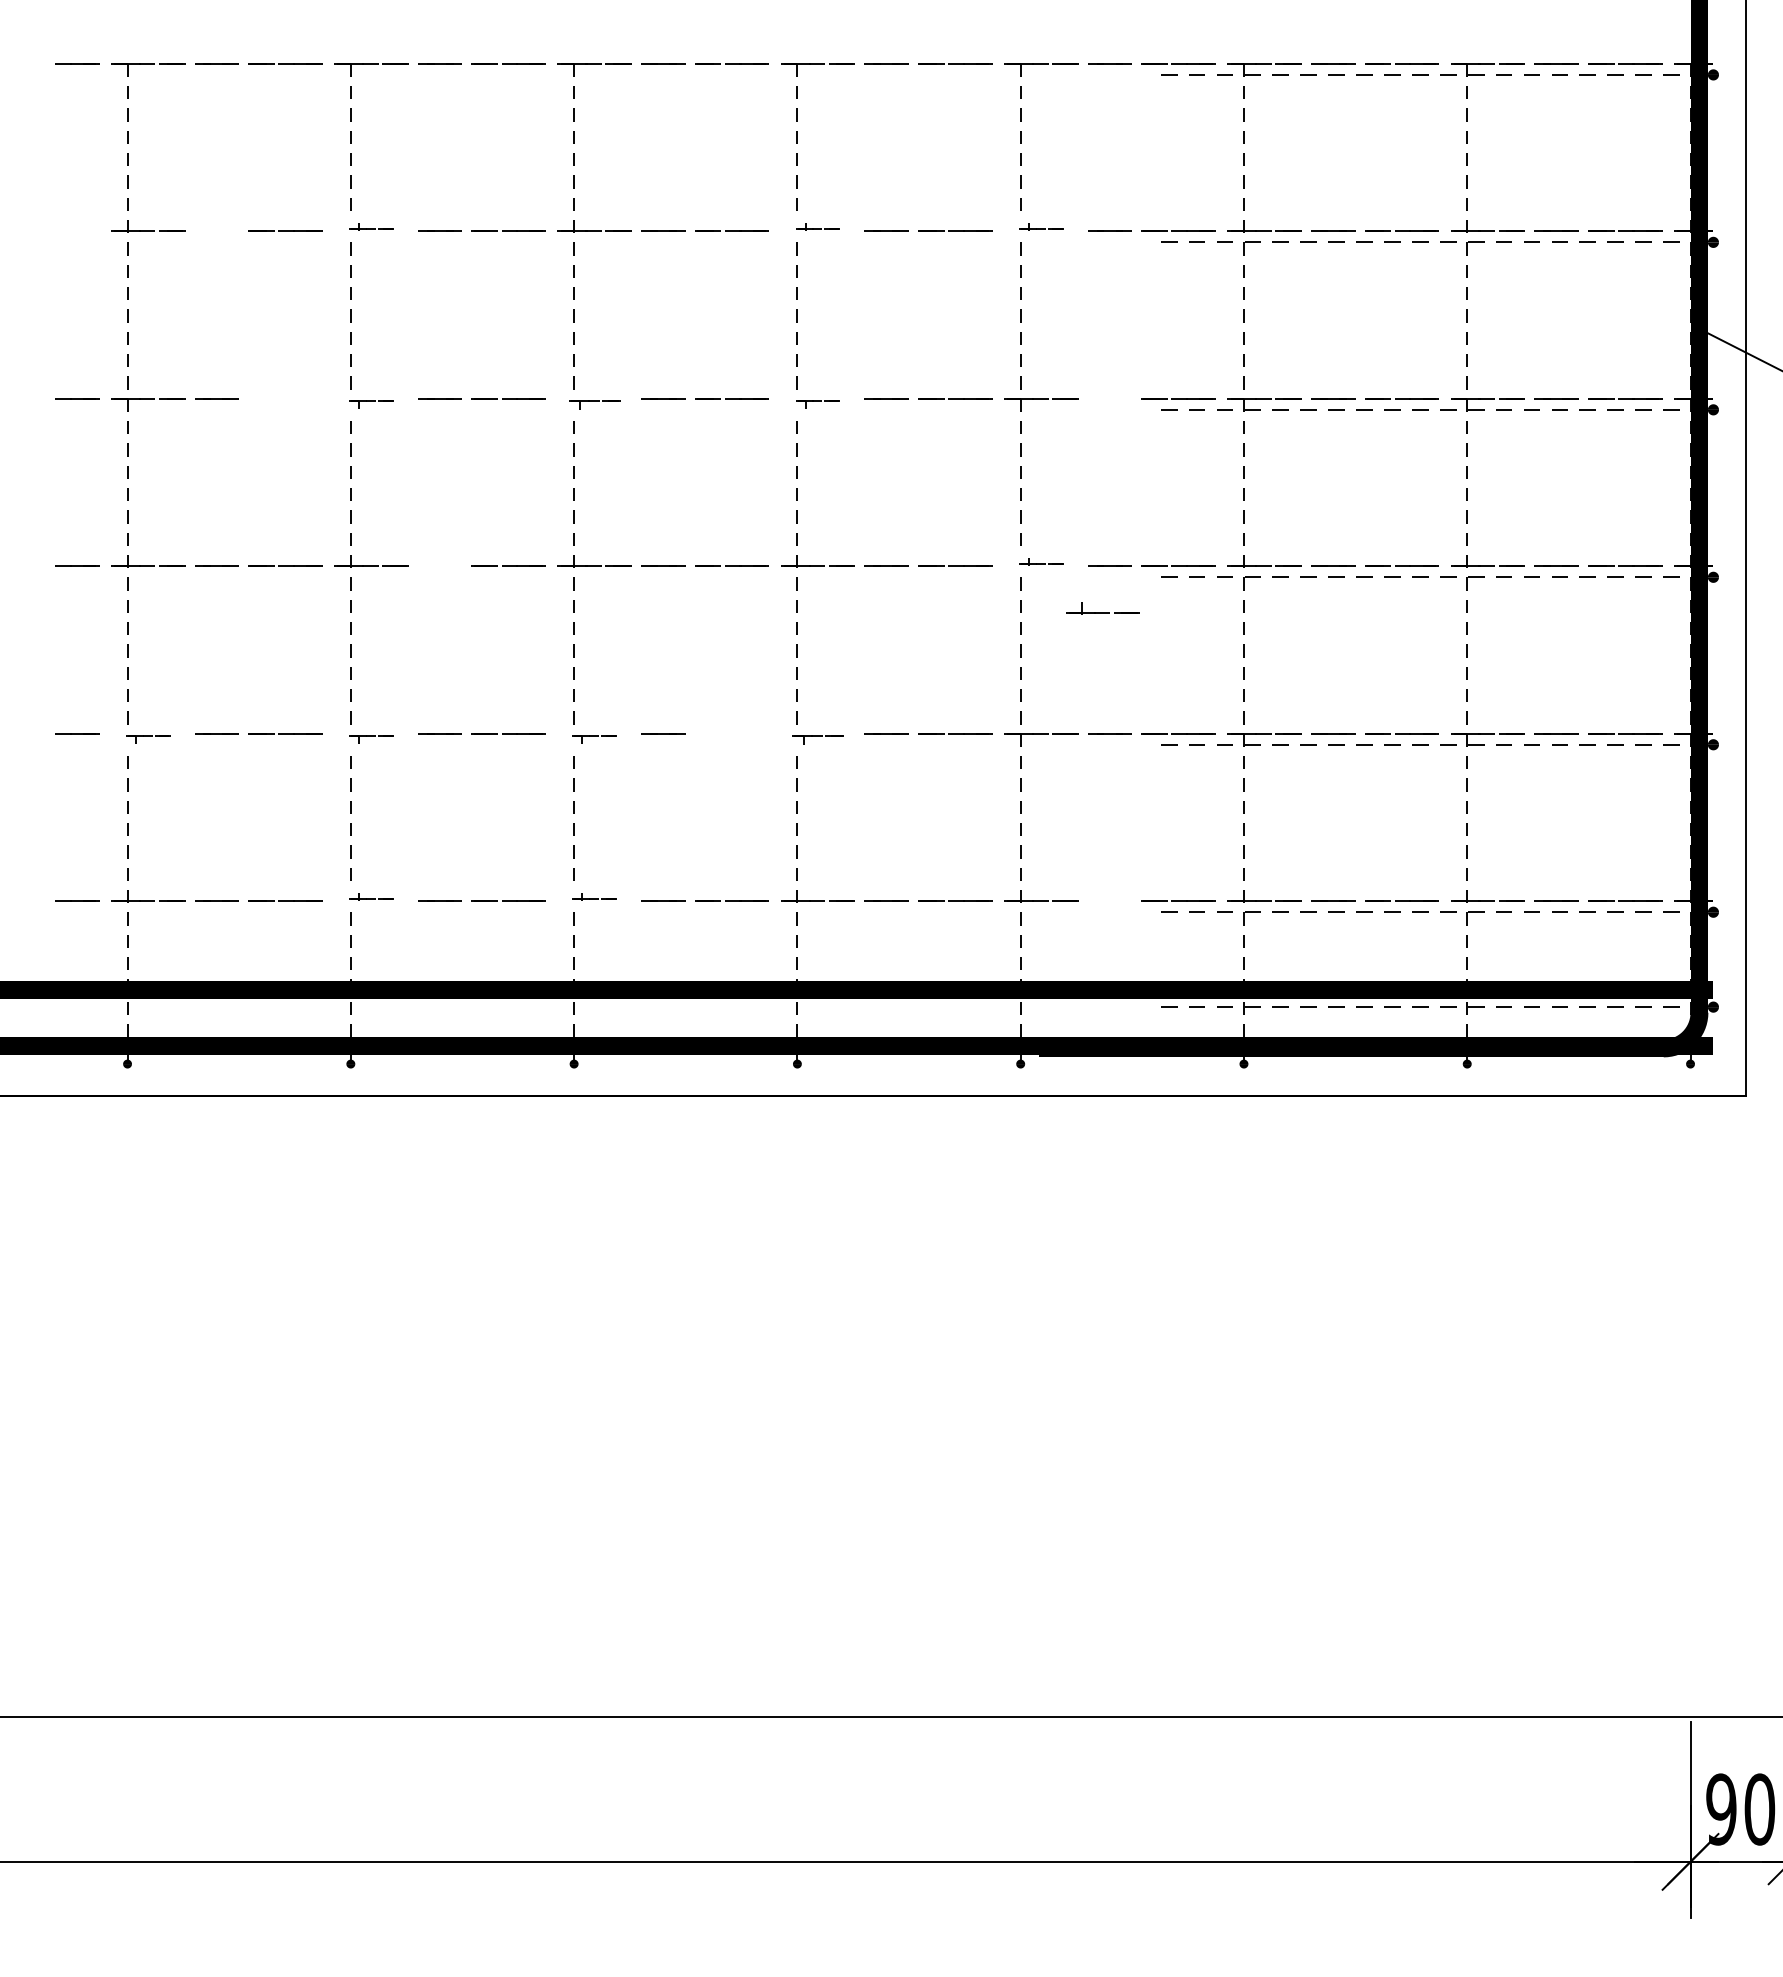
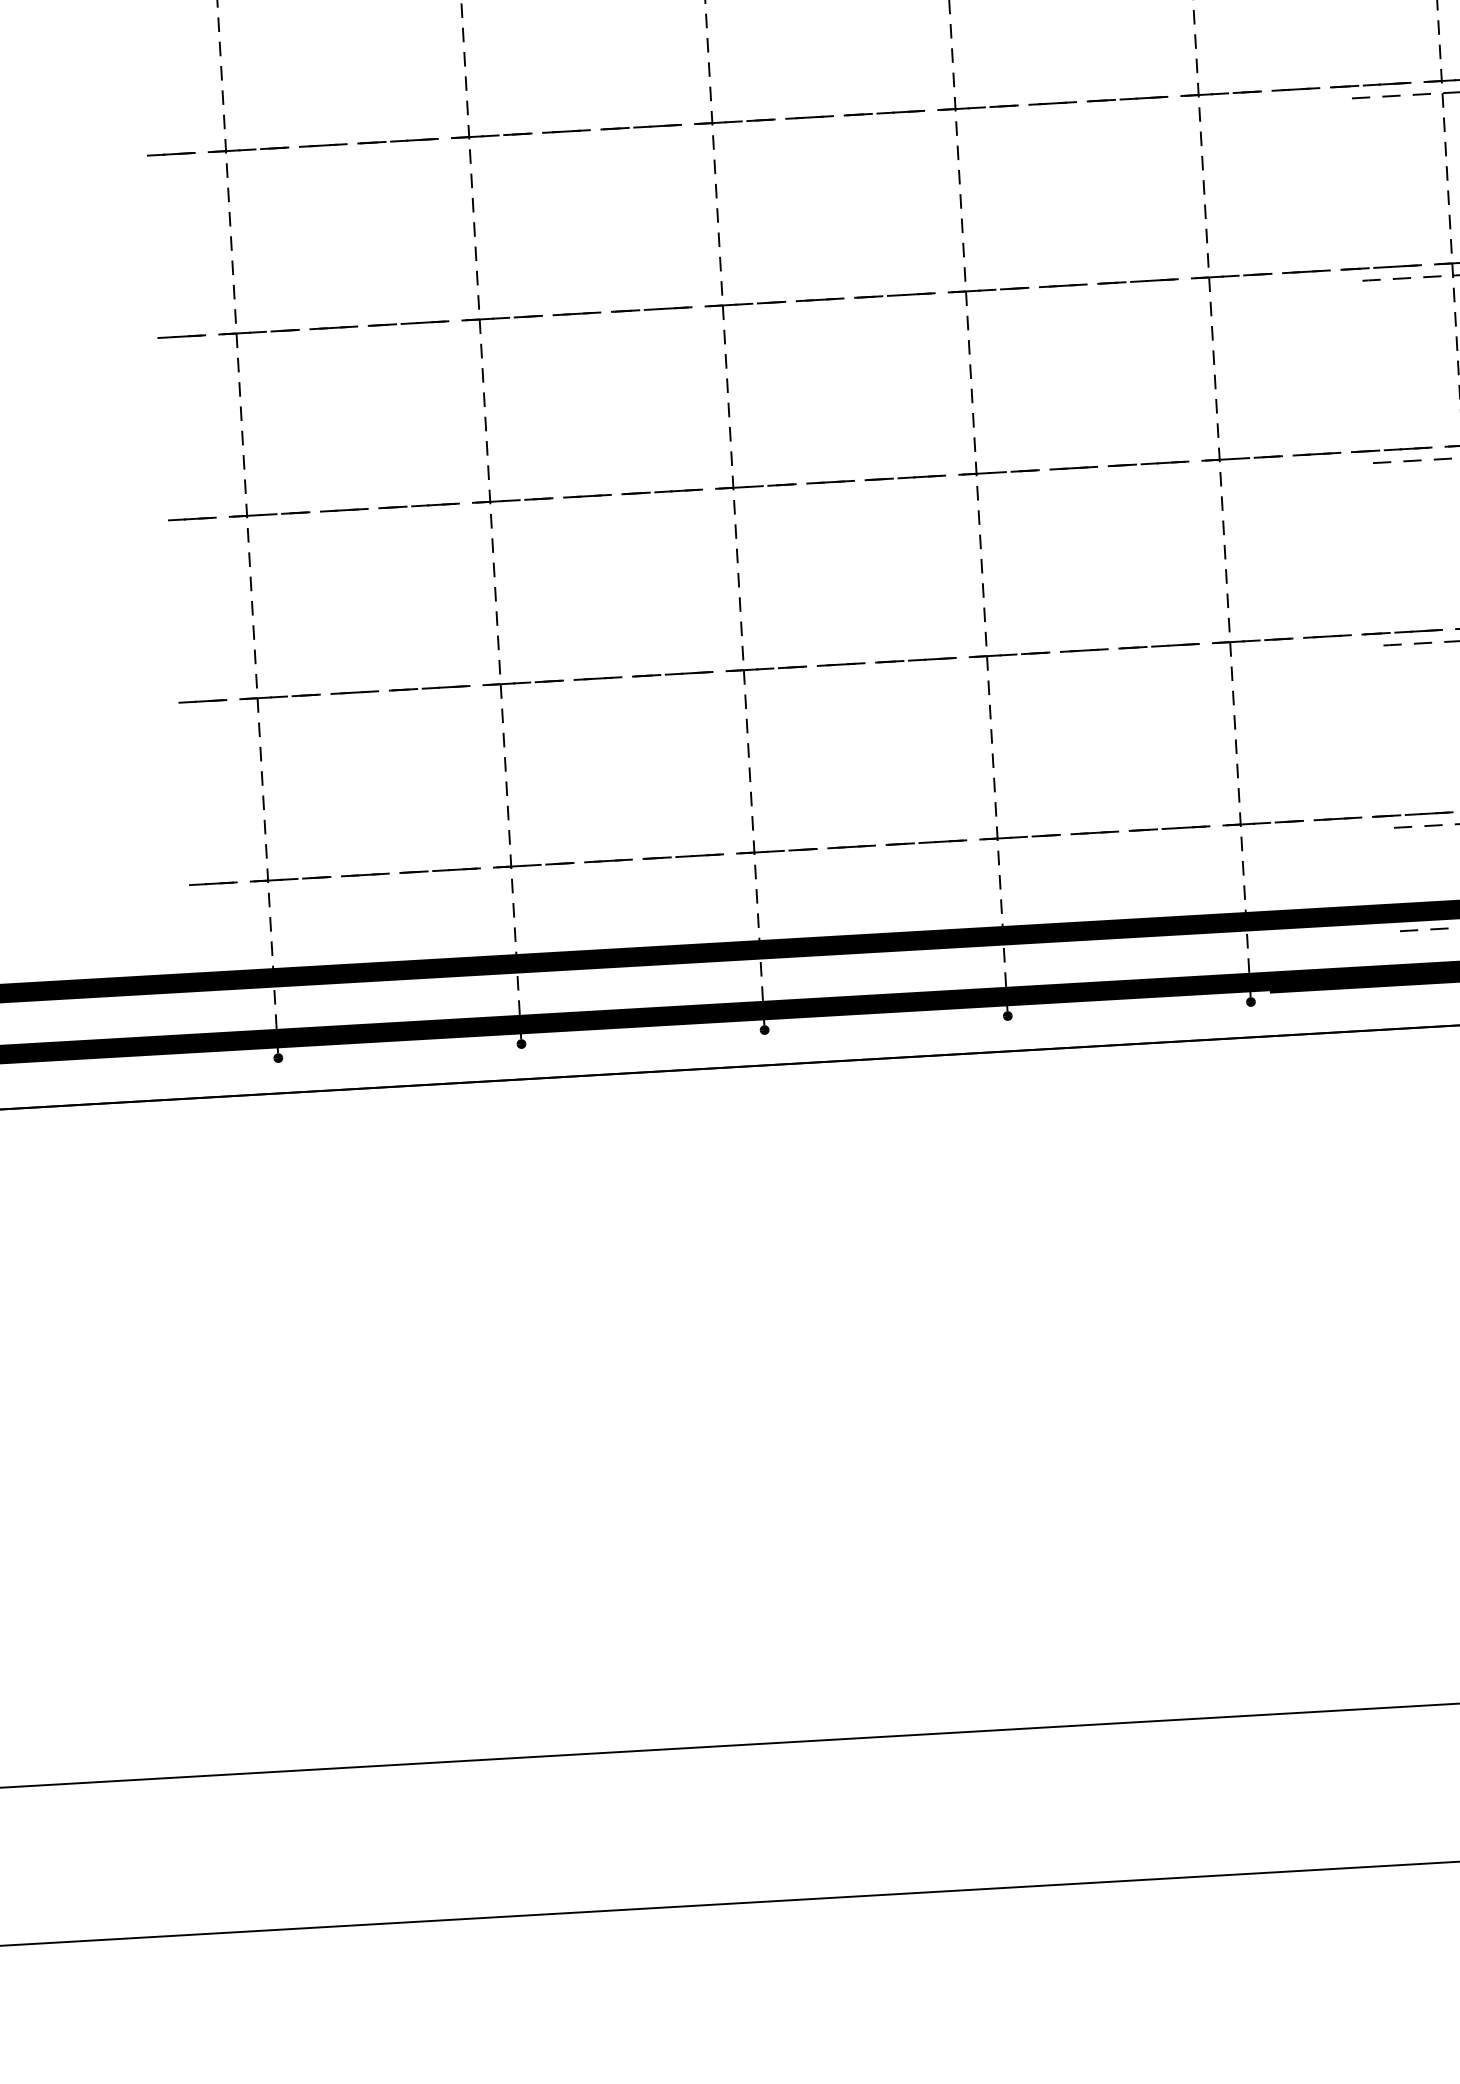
part: (371, 226) -> (491, 130), size x1.67
part: (817, 226) -> (977, 102), size x1.67
part: (1041, 226) -> (1221, 88), size x1.67
line: (77, 230) -> (171, 153), added
line: (216, 230) -> (322, 144), added
line: (285, 398) -> (408, 323), added
line: (1109, 398) -> (1305, 271), added
part: (371, 404) -> (502, 324), size x1.67
part: (594, 404) -> (745, 310), size x1.43
part: (817, 404) -> (988, 296), size x1.67
part: (1041, 561) -> (1242, 453), size x1.67
line: (439, 565) -> (586, 495), added
part: (1102, 608) -> (1311, 500), removed
line: (731, 733) -> (915, 660), added
part: (148, 739) -> (280, 703), size x1.67
part: (371, 739) -> (523, 689), size x1.67
part: (594, 739) -> (766, 675), size x1.67
part: (817, 739) -> (1009, 661), size x1.43
part: (371, 896) -> (533, 860), size x1.67
part: (594, 896) -> (776, 846), size x1.67
line: (1109, 900) -> (1337, 818), added

